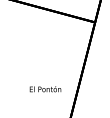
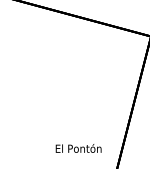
text: (45, 89) -> (78, 148), moved

